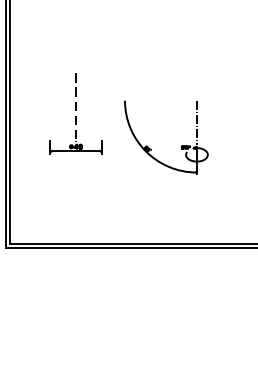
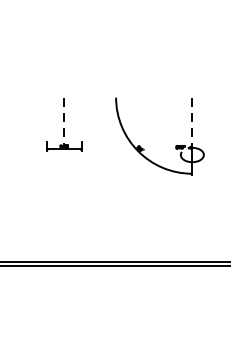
part: (75, 114) -> (63, 124), size x0.62
part: (181, 145) -> (175, 145), moved

